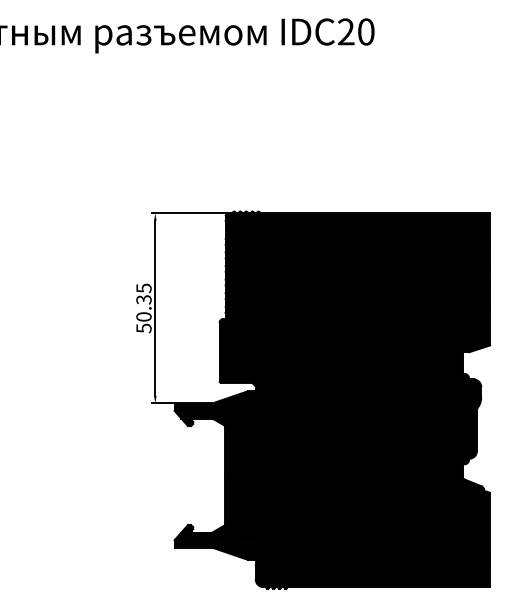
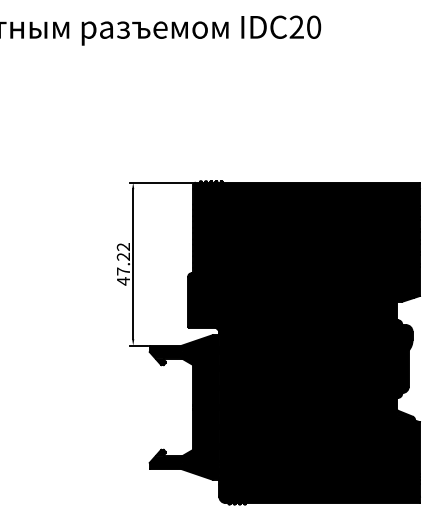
text: (143, 308) -> (123, 264), 50.35 -> 47.22

